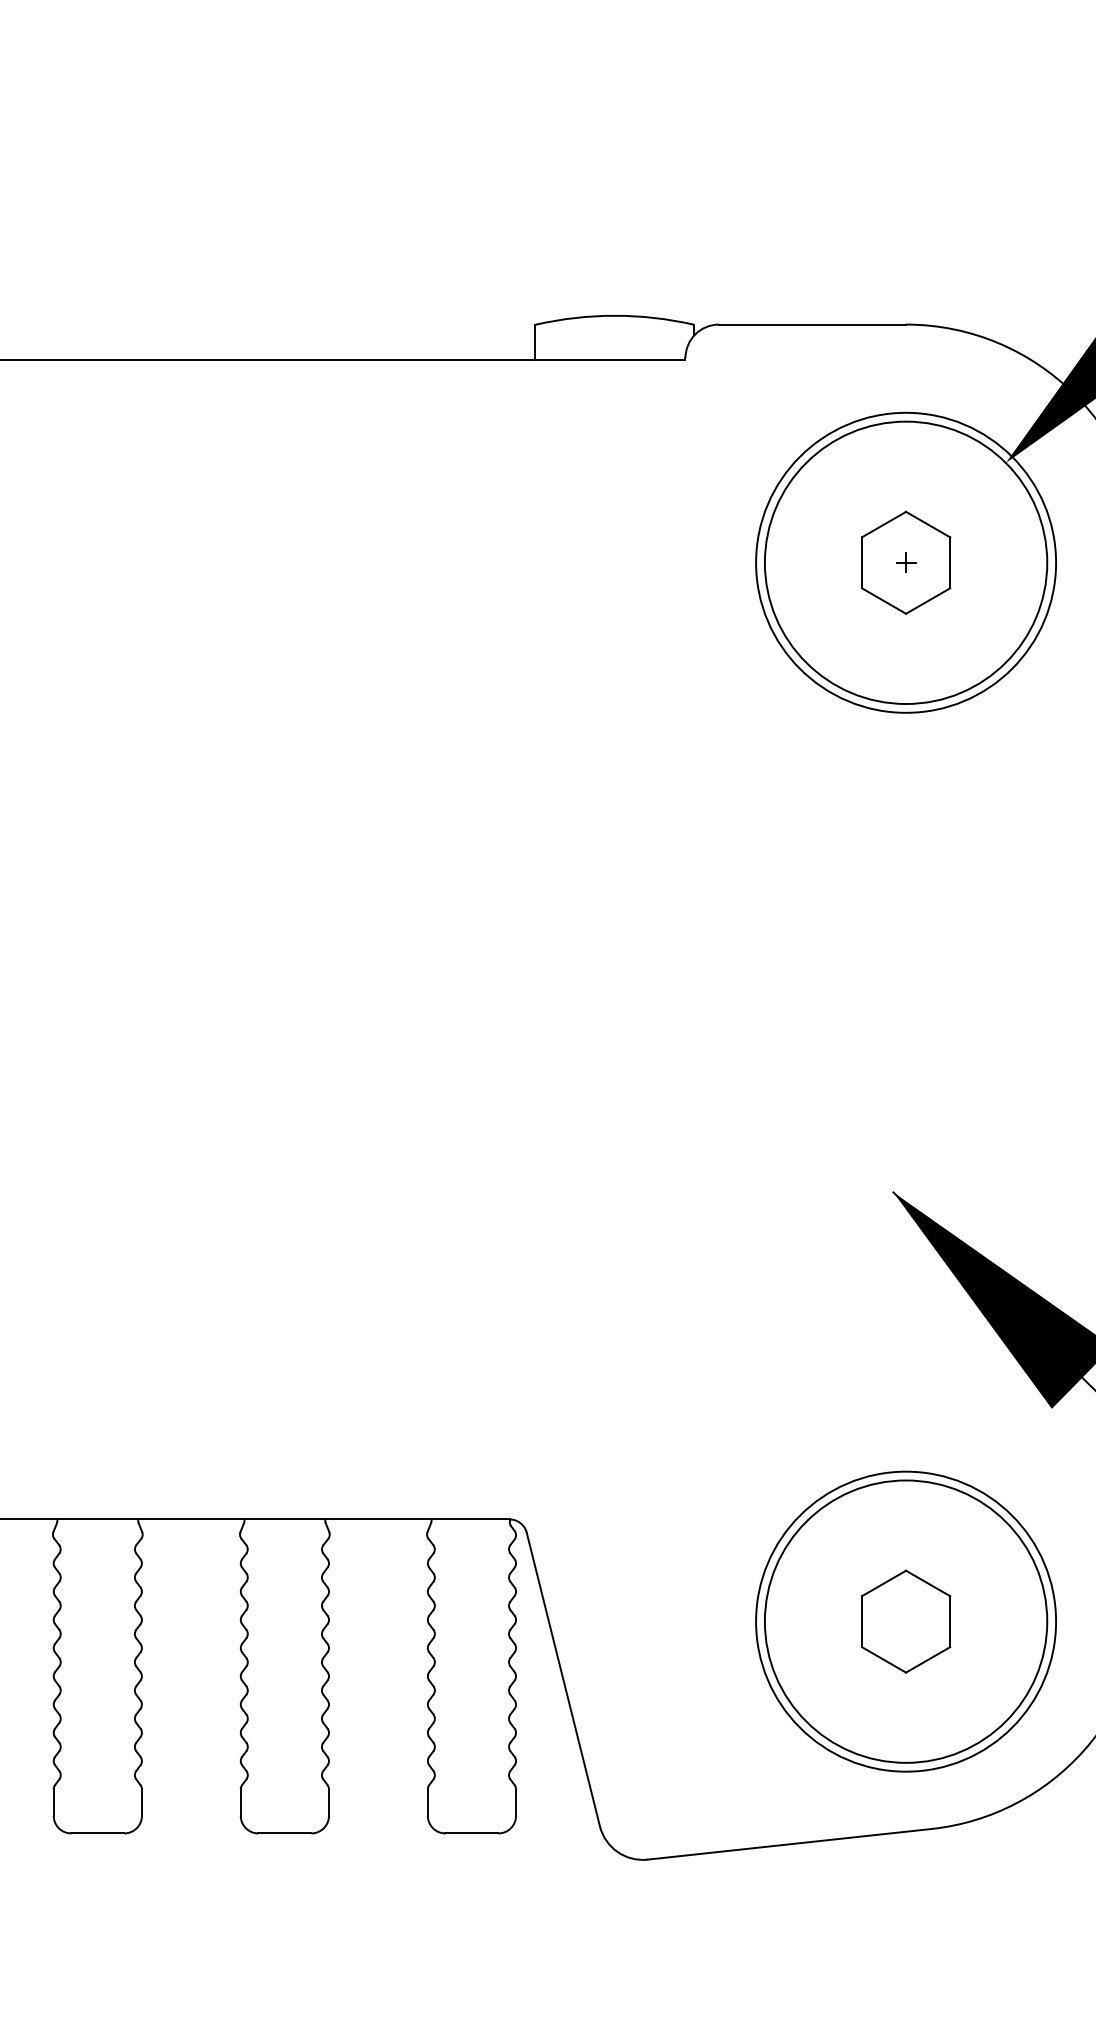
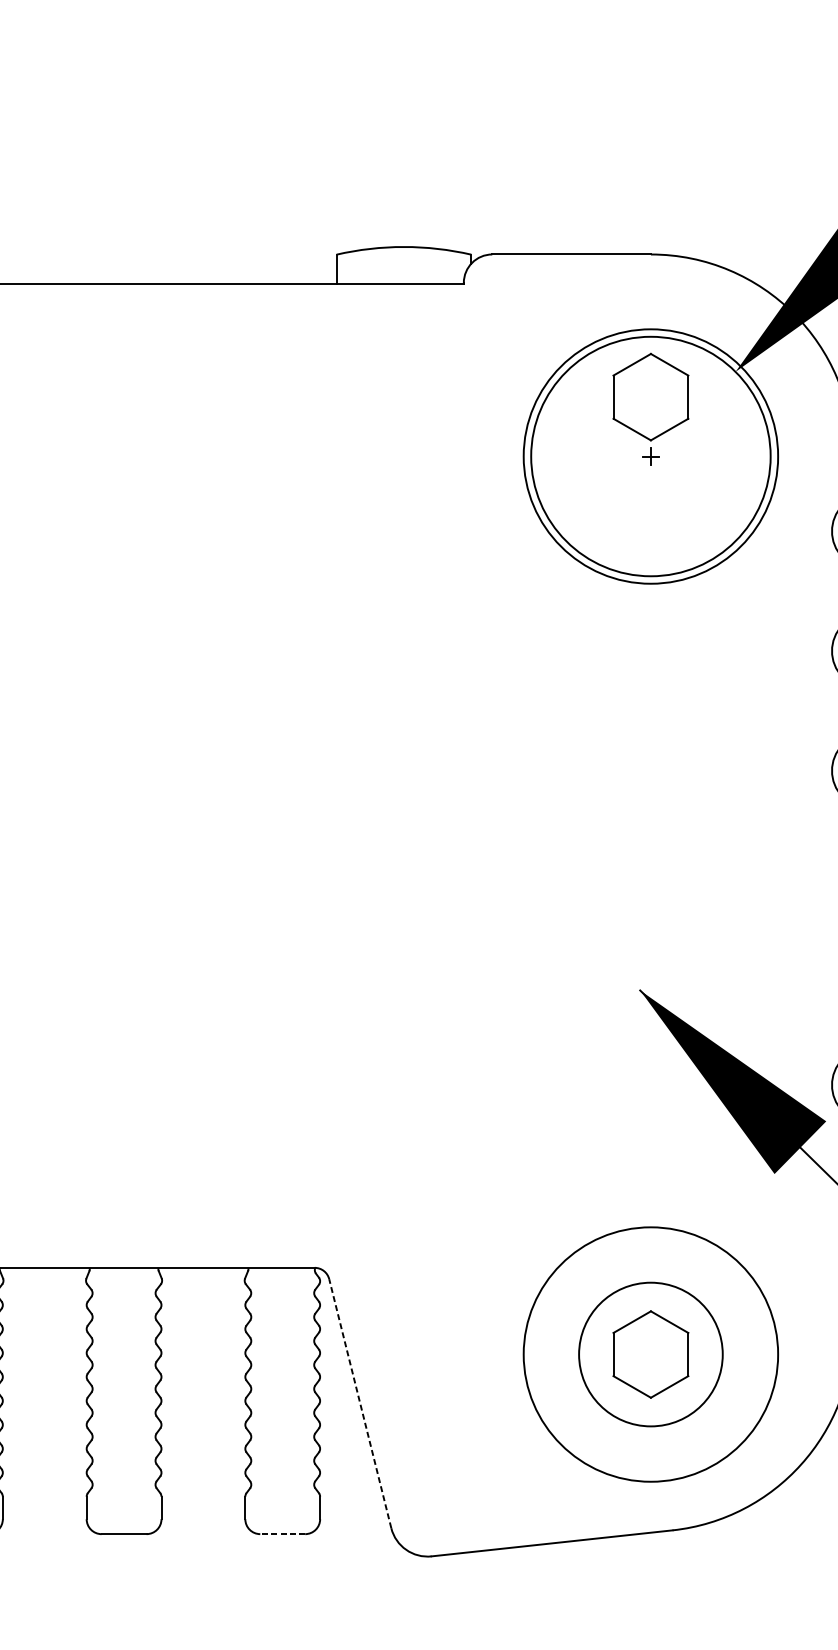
part: (905, 562) -> (650, 396), moved
circle: (905, 1621) -> (650, 1354), size x0.6
line: (563, 1679) -> (360, 1403), solid -> dashed
line: (471, 1833) -> (282, 1534), solid -> dashed

